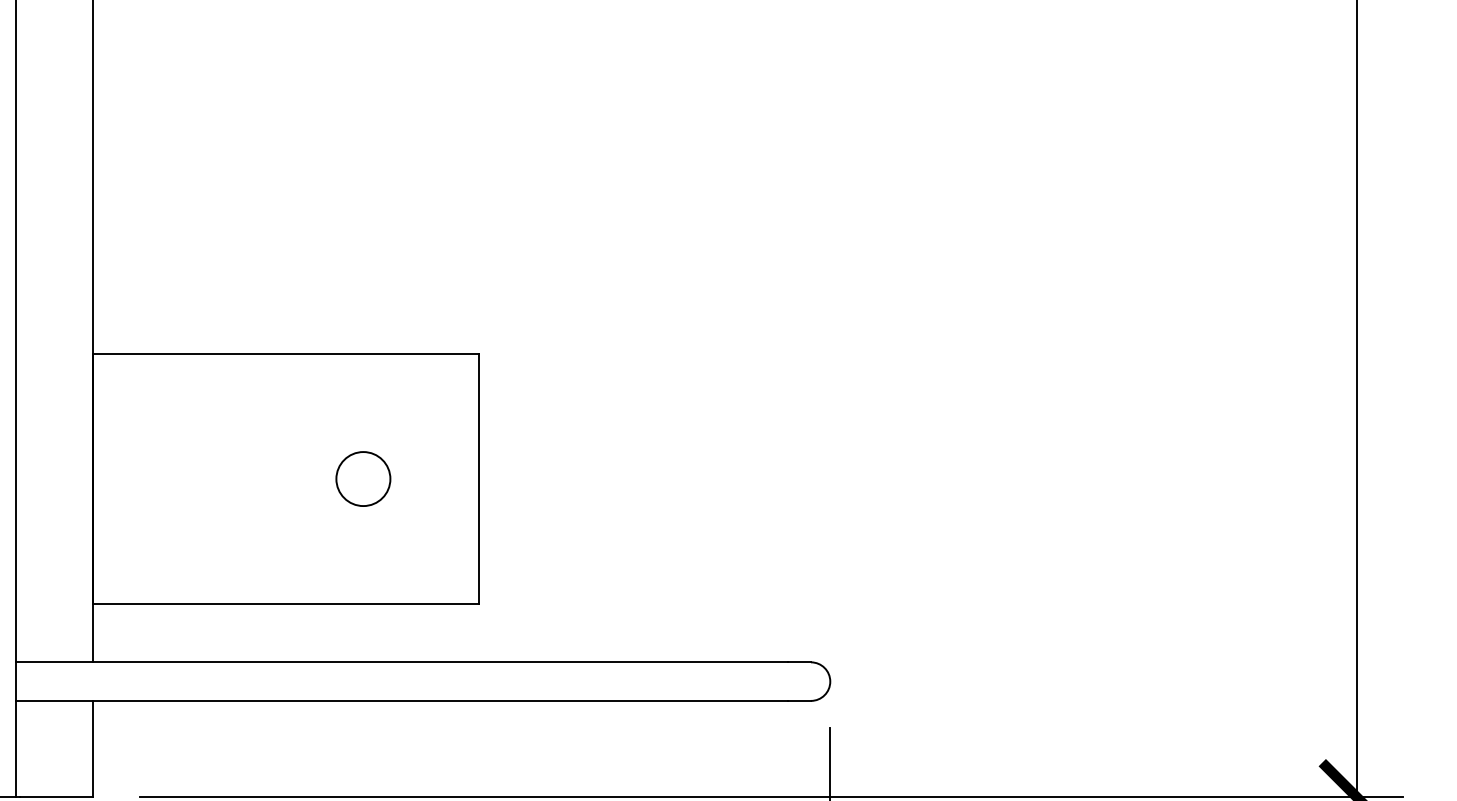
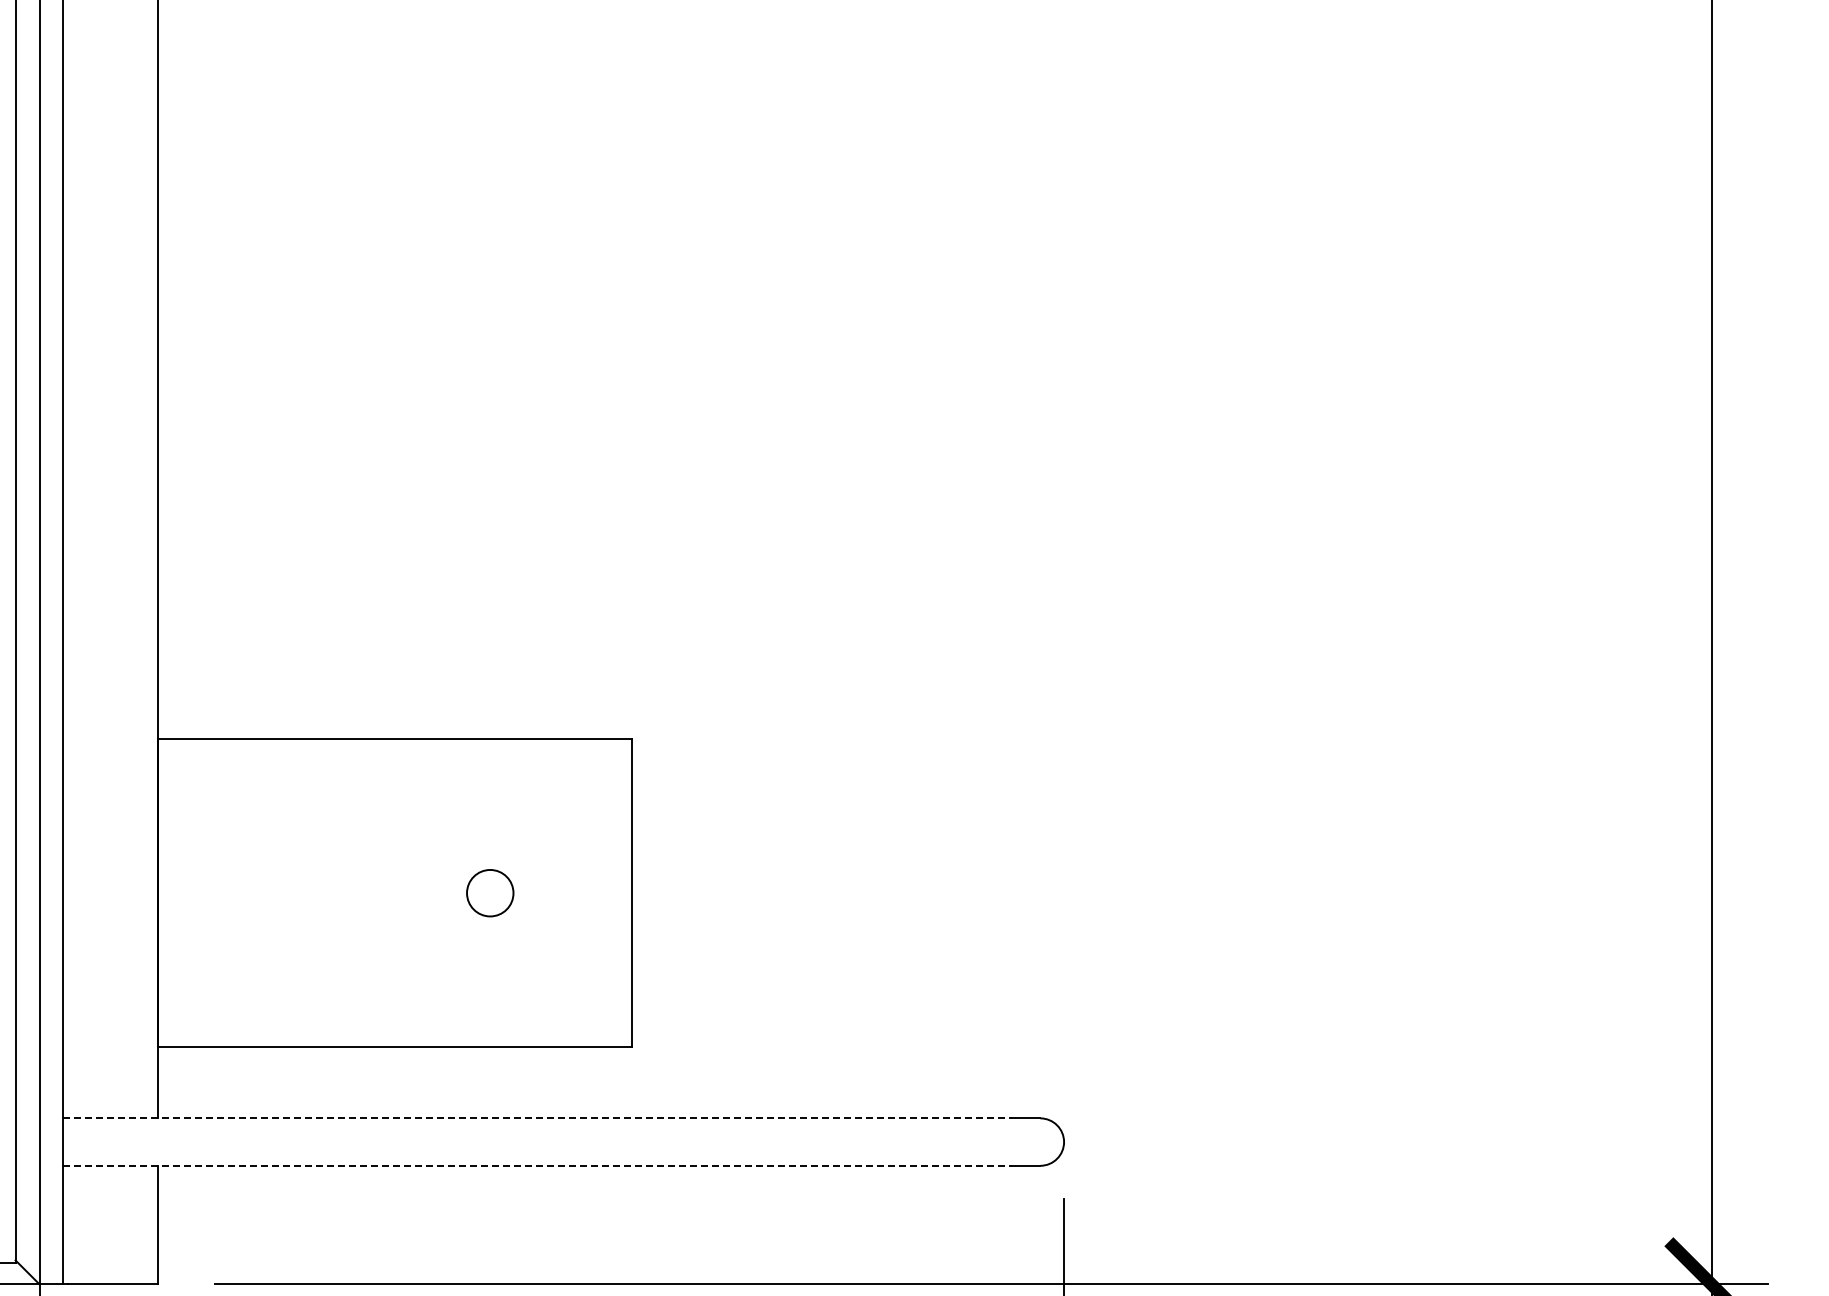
circle: (363, 479) -> (490, 893), size x0.7
line: (402, 662) -> (538, 1118), solid -> dashed
line: (402, 700) -> (538, 1165), solid -> dashed

